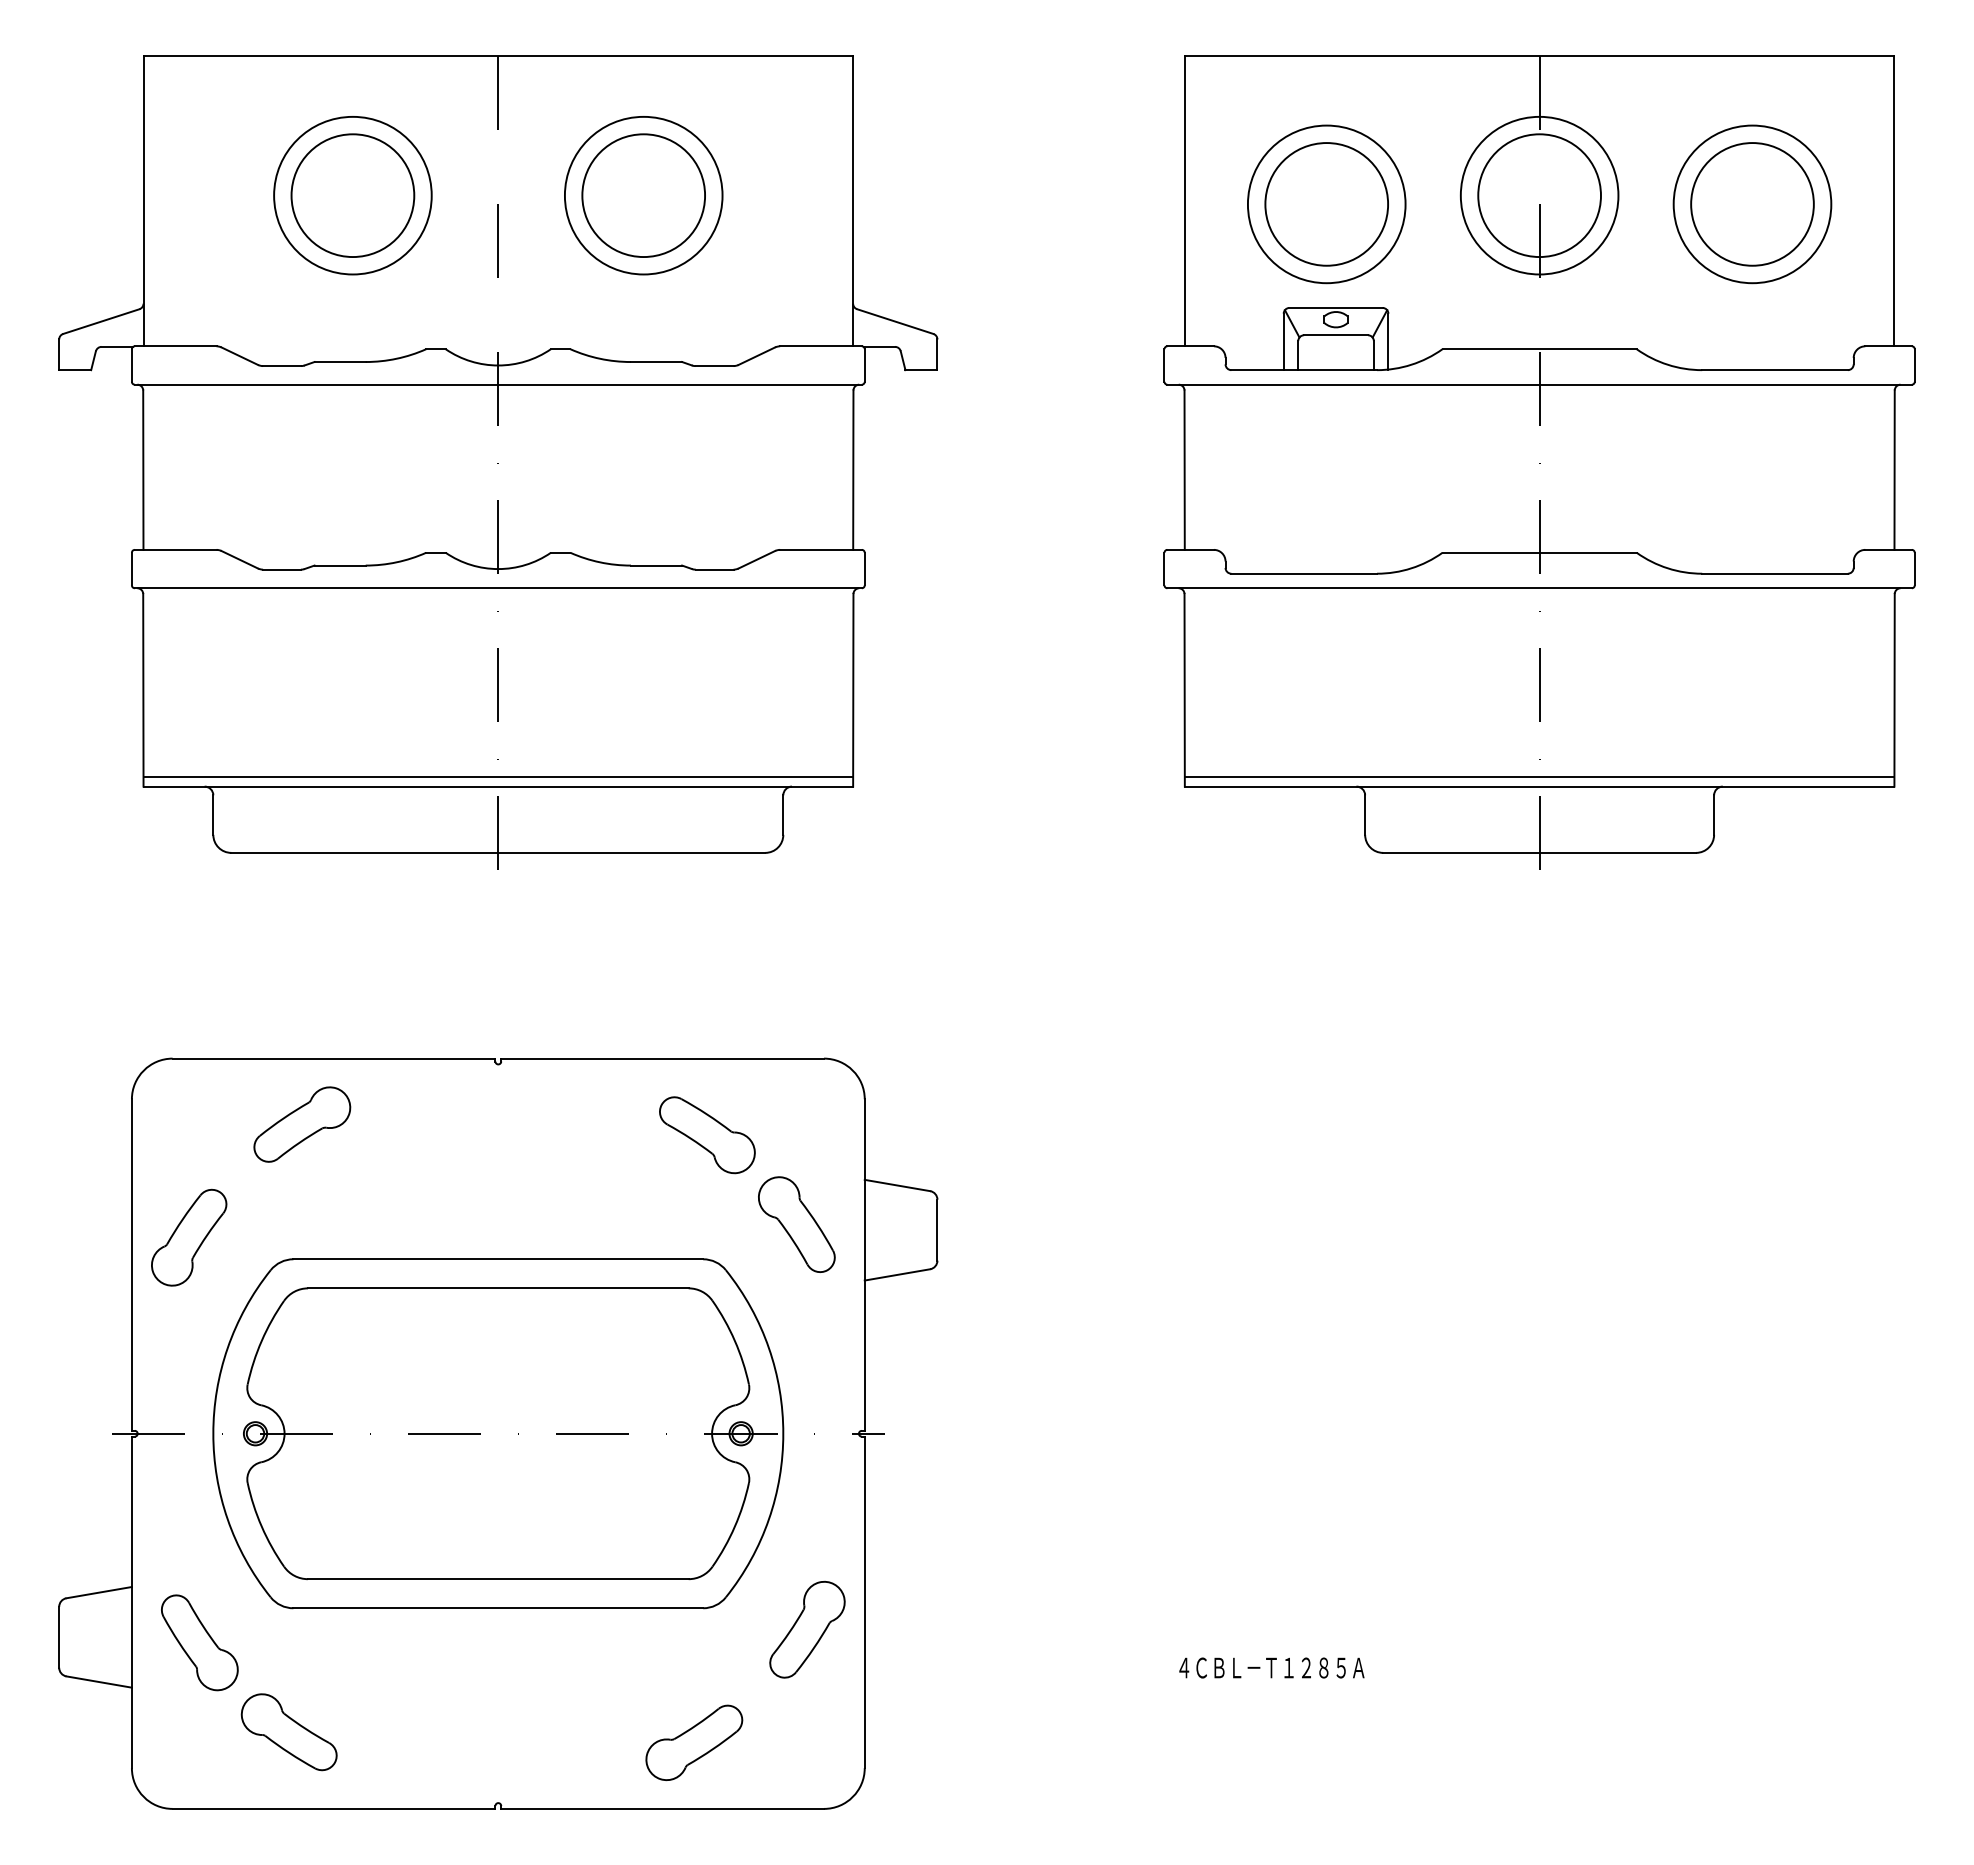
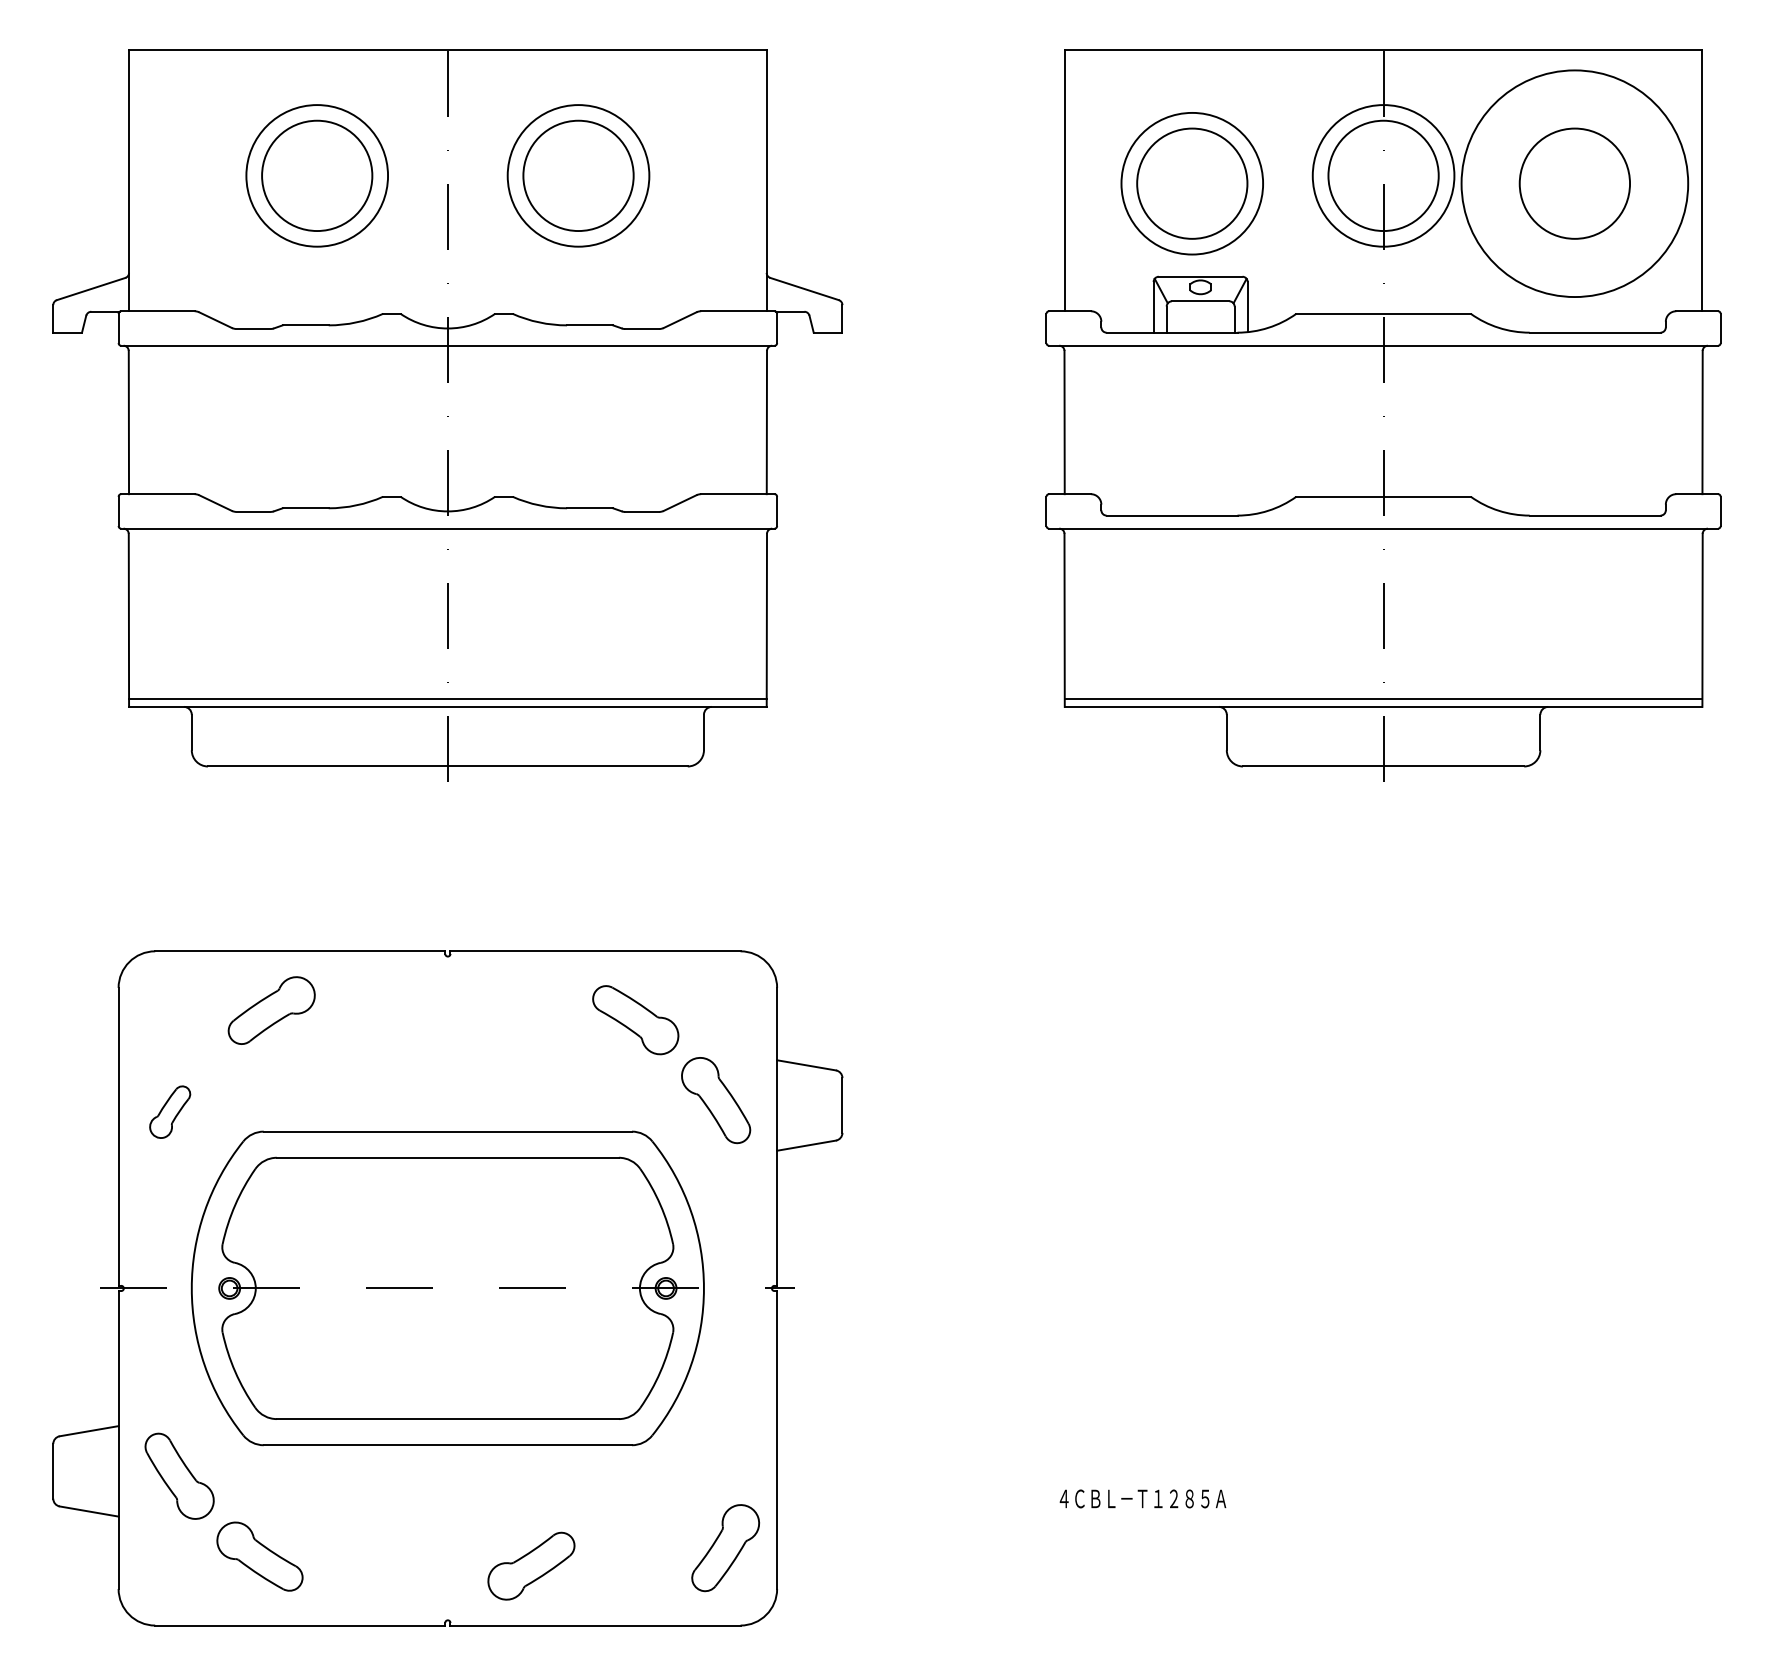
circle: (1752, 204) -> (1574, 183), size x1.6
part: (189, 1237) -> (170, 1112), size x0.6
part: (807, 1629) -> (725, 1547), moved
part: (694, 1742) -> (531, 1565), moved

